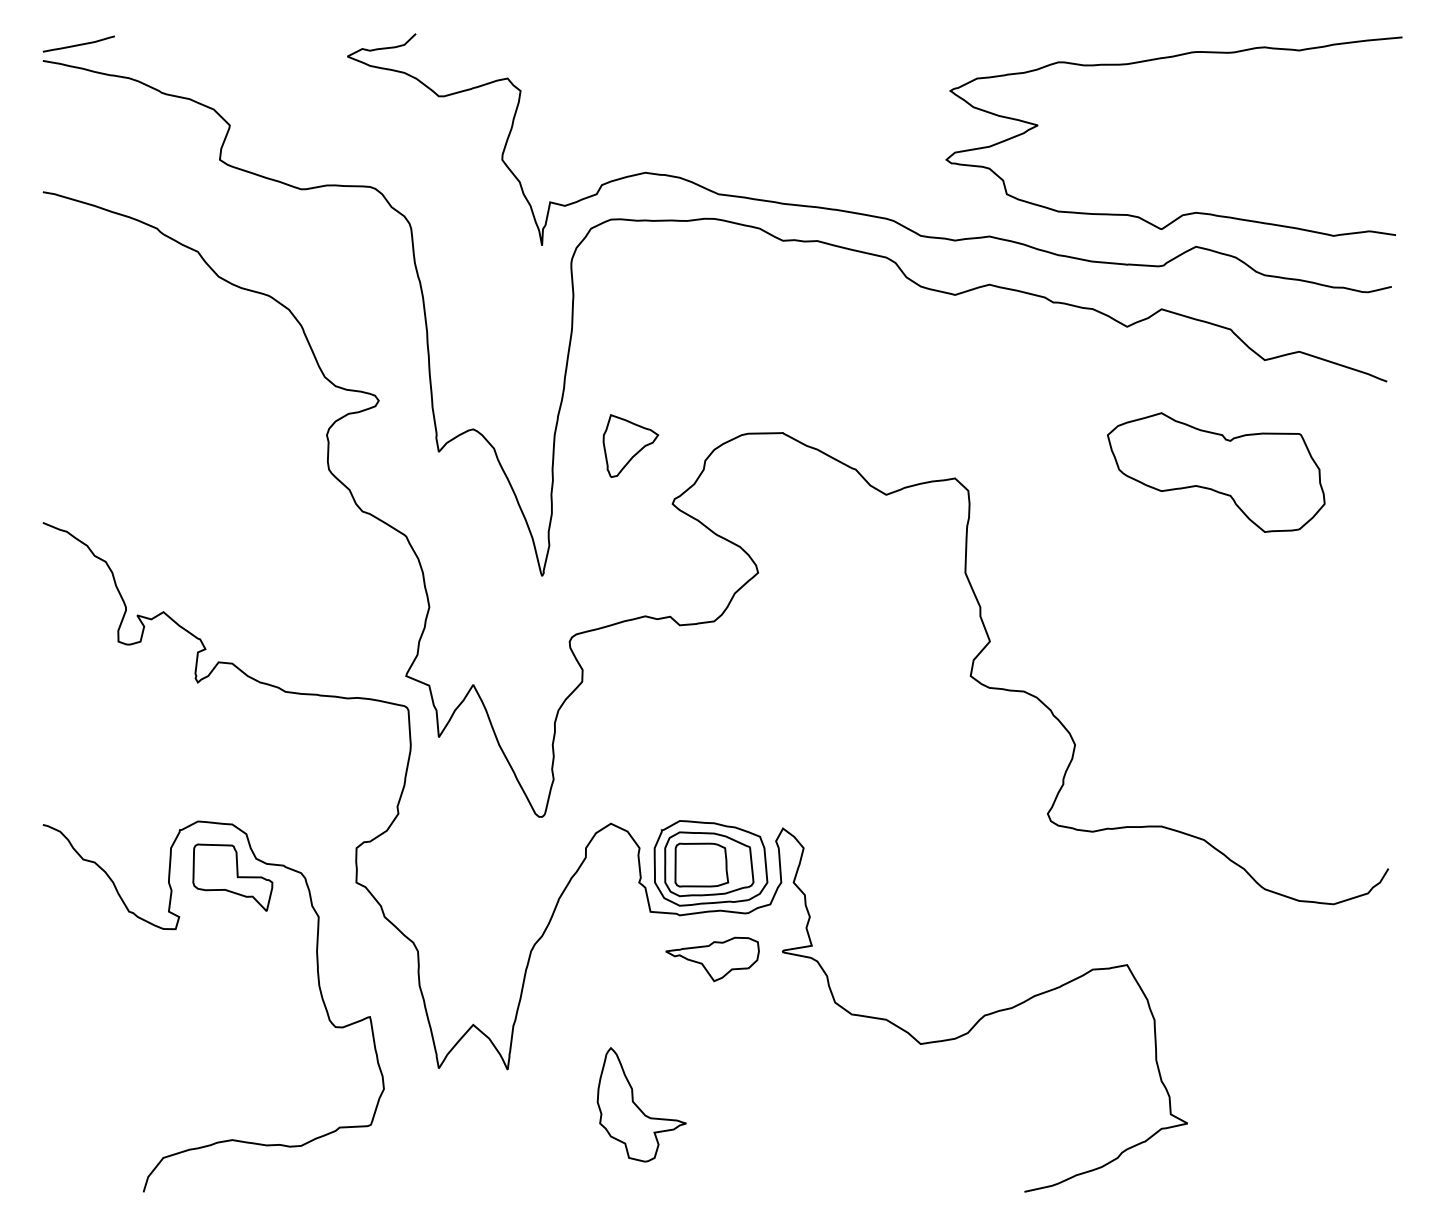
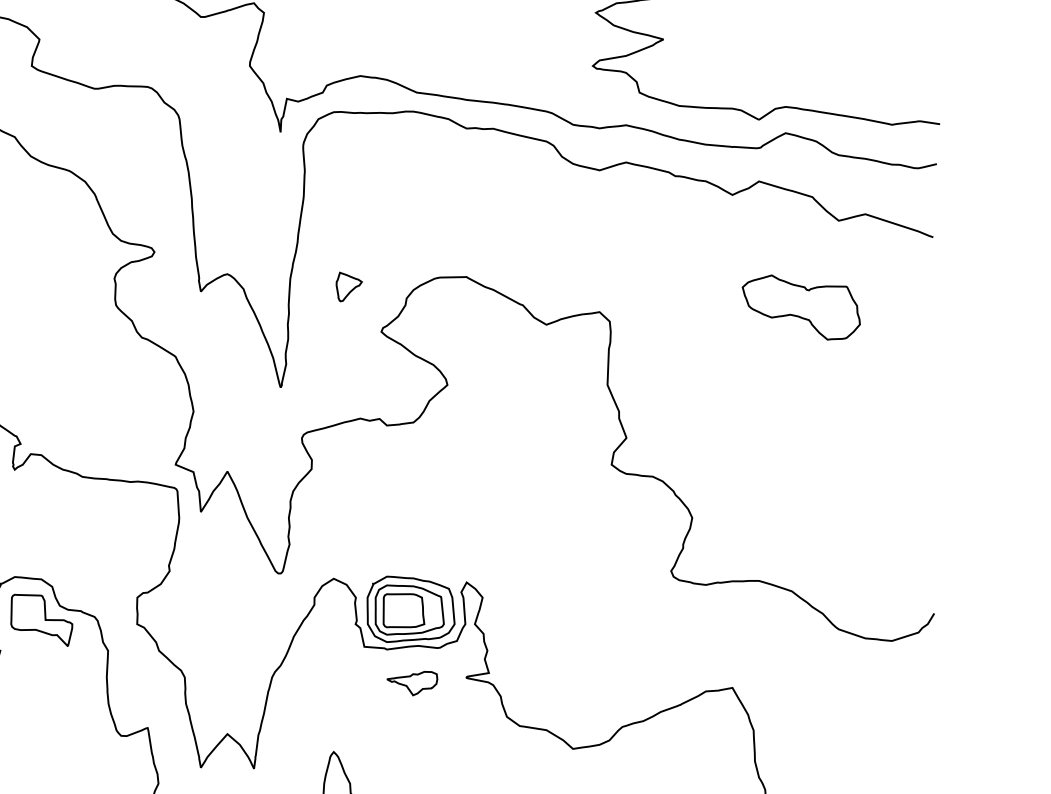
part: (630, 445) -> (348, 286), size x0.6
part: (1216, 472) -> (801, 307), size x0.7
part: (712, 959) -> (412, 683), size x0.7

